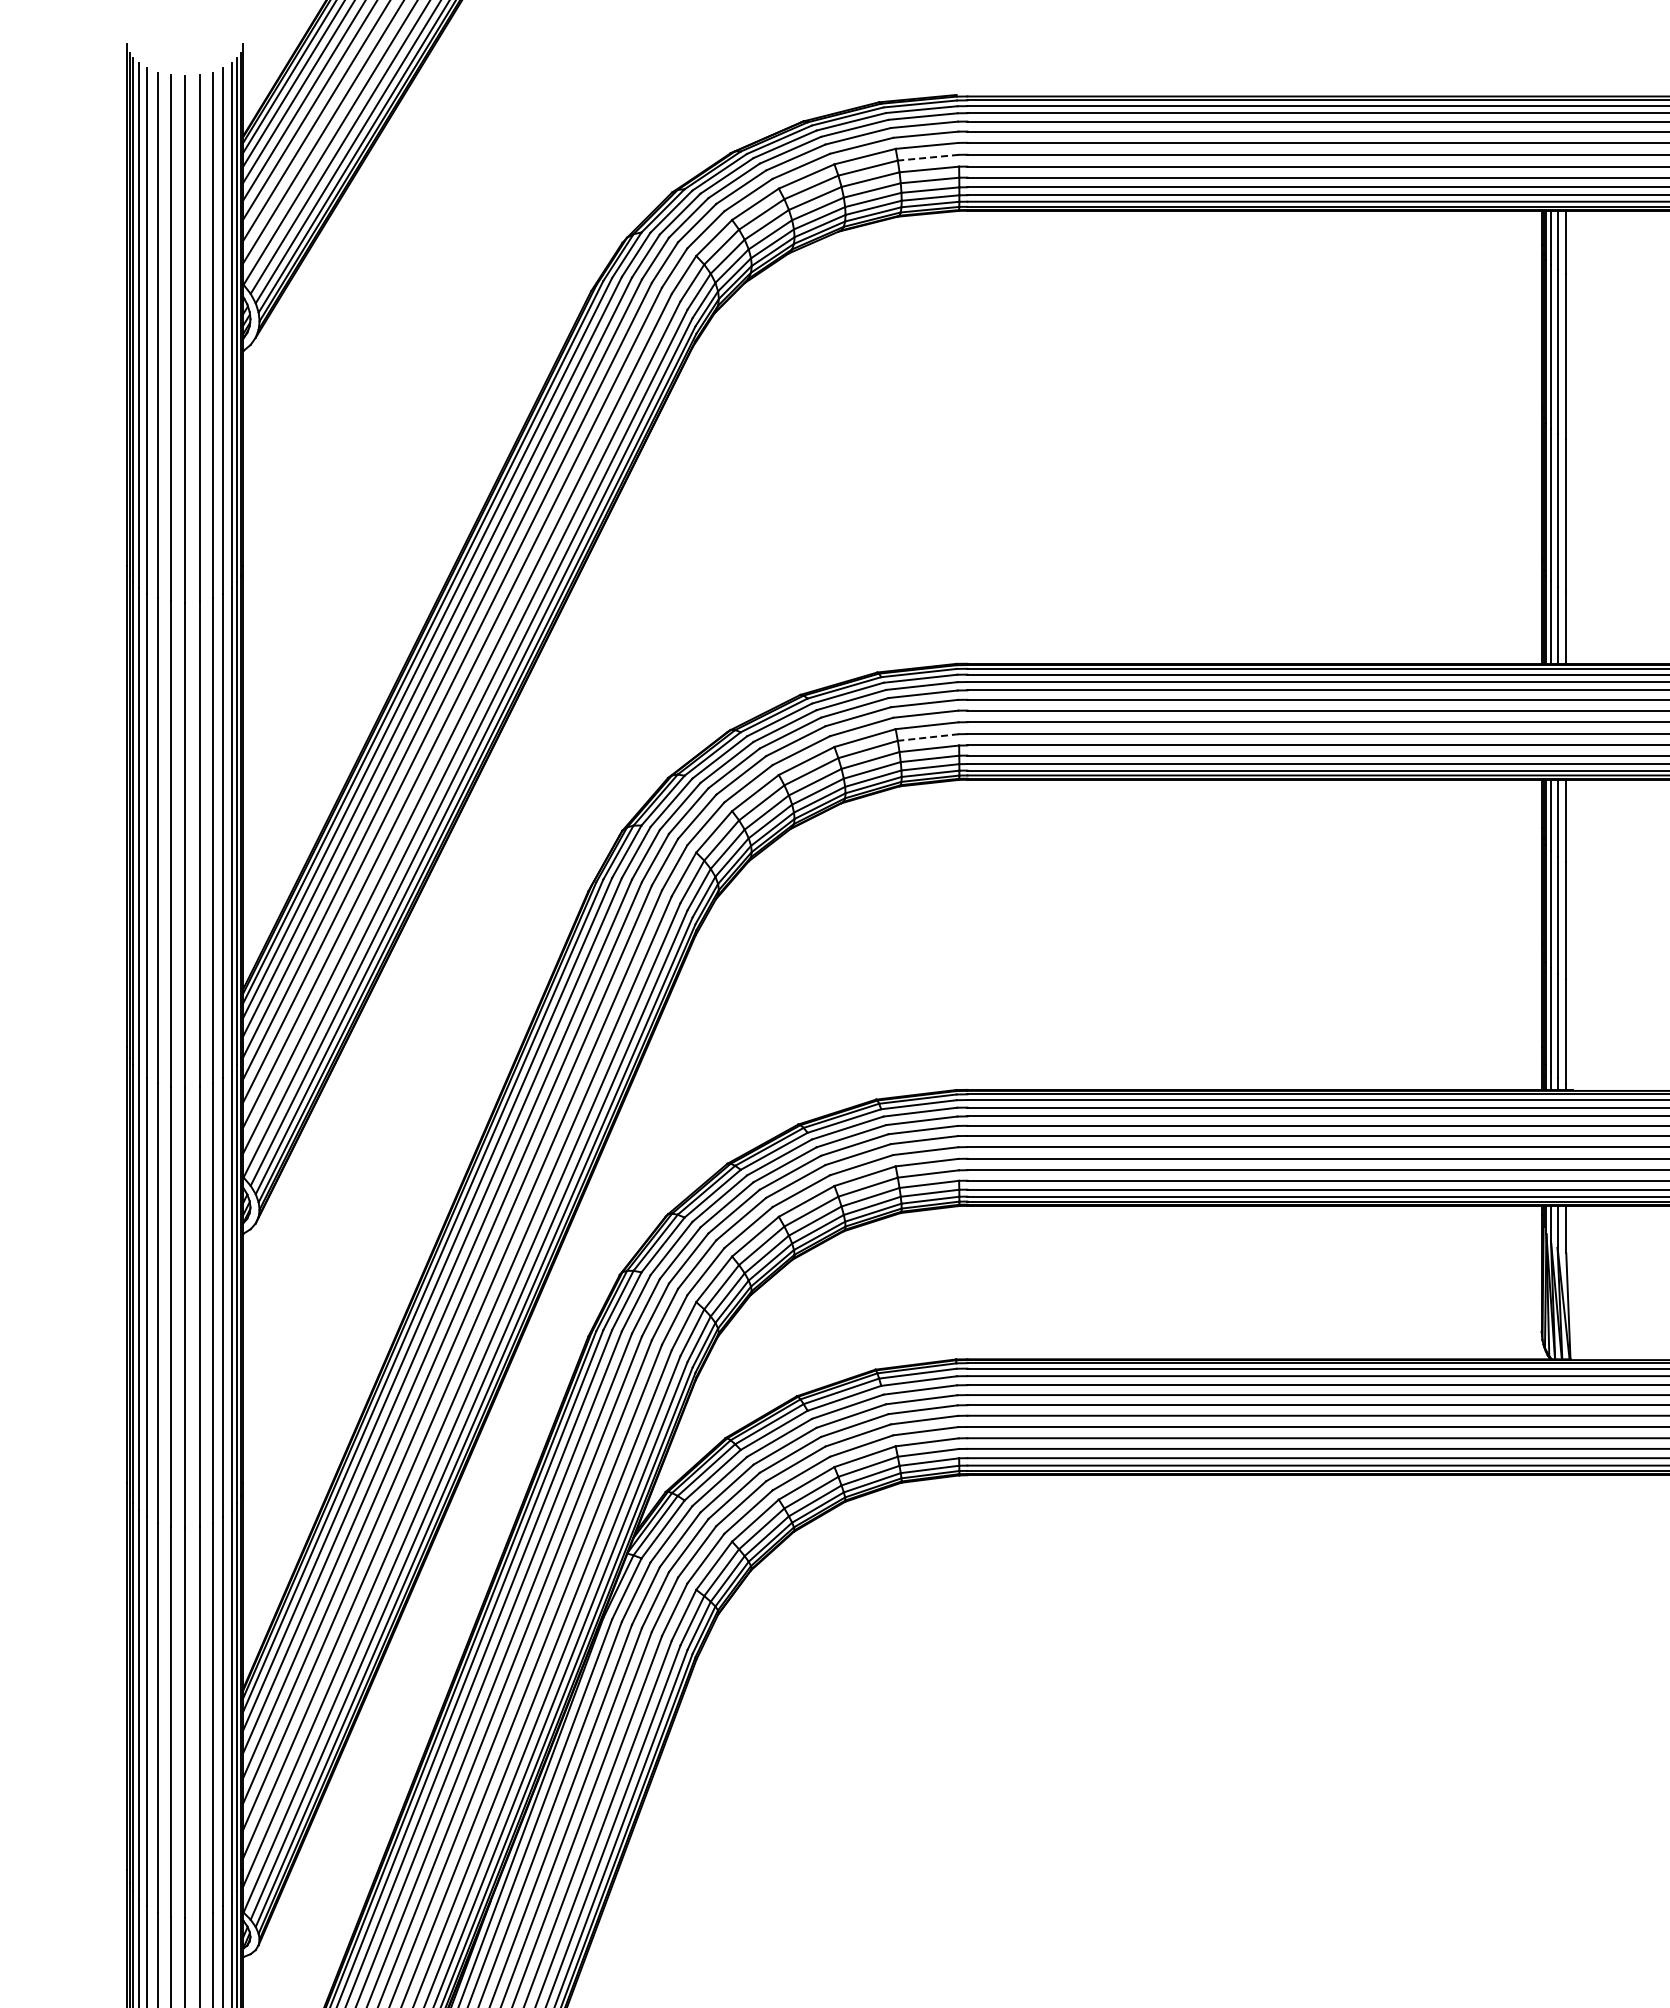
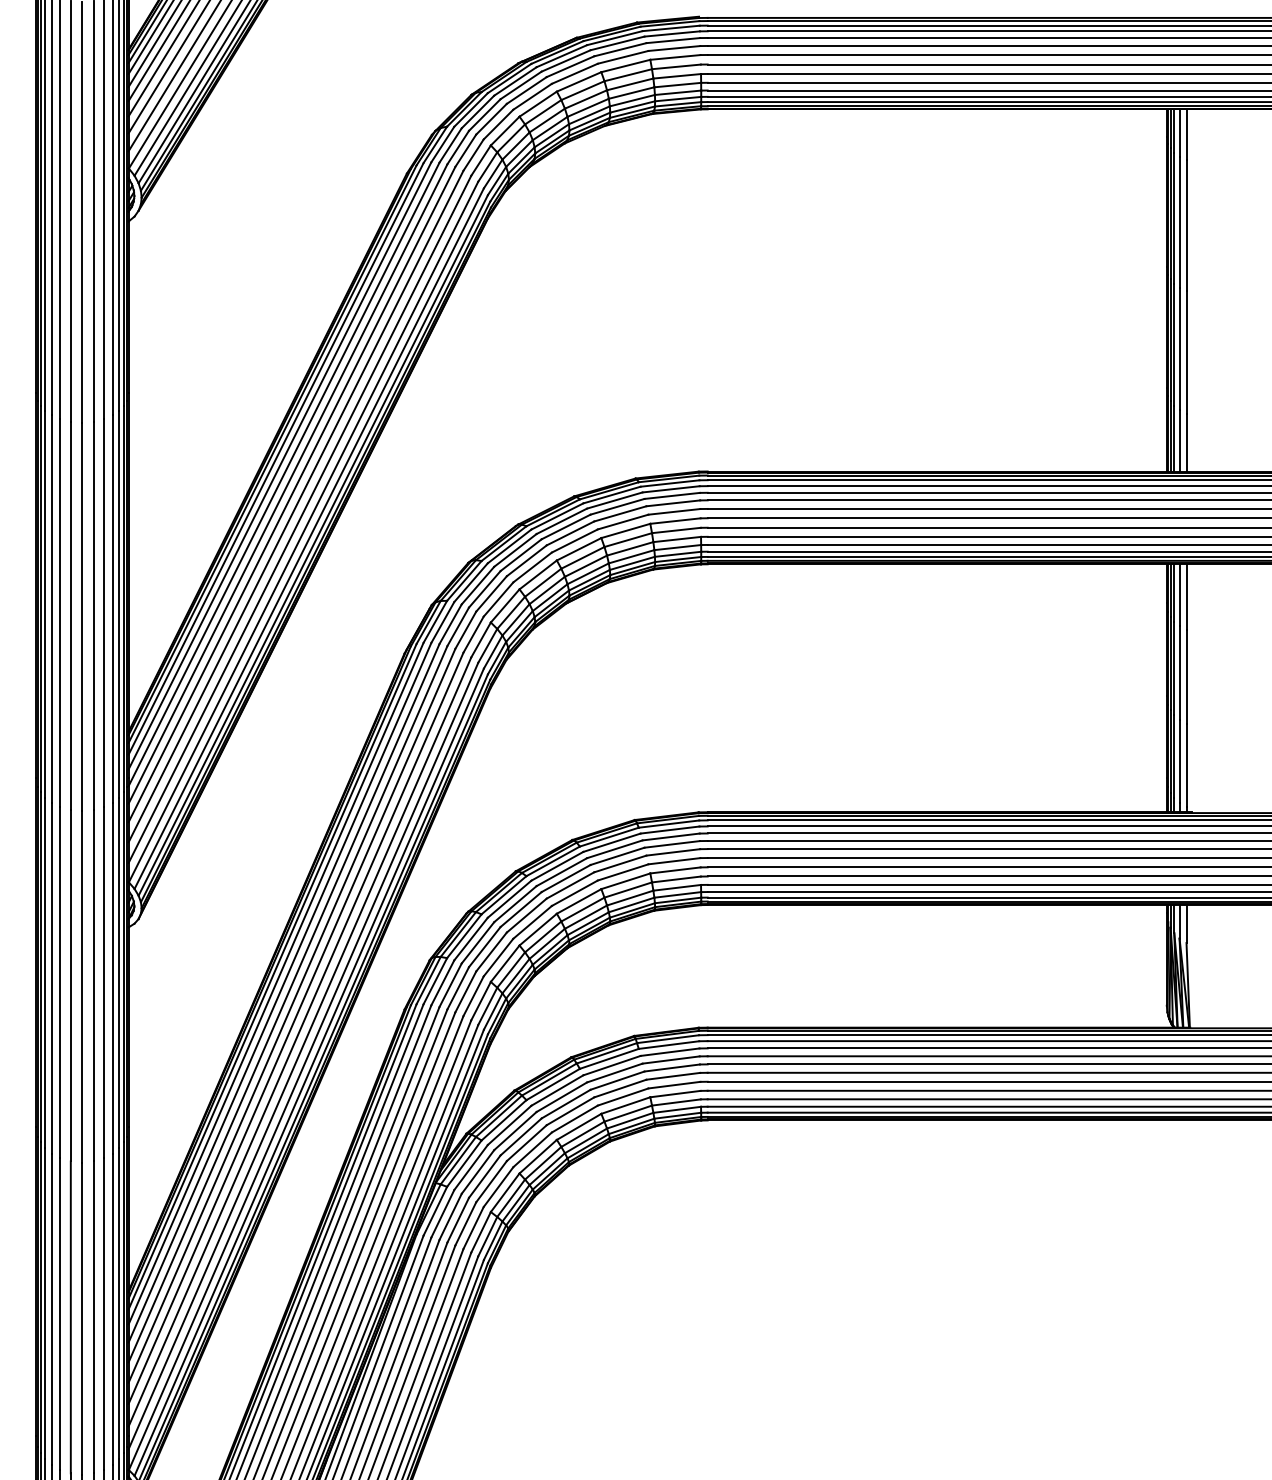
line: (928, 157) -> (676, 66), dashed -> solid
line: (928, 737) -> (676, 530), dashed -> solid

